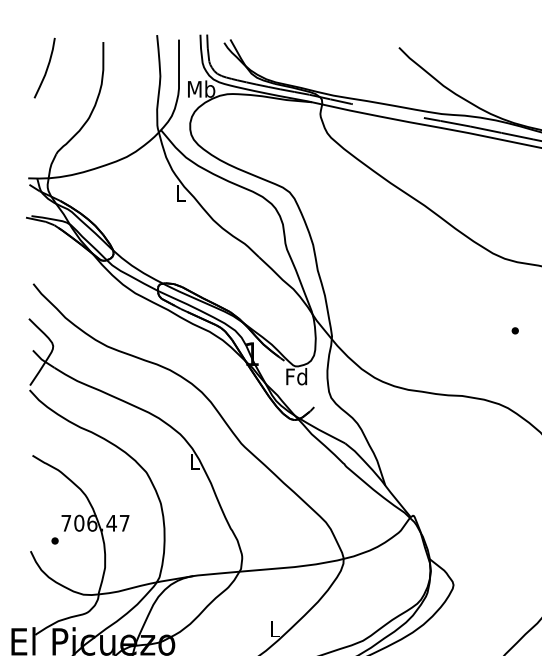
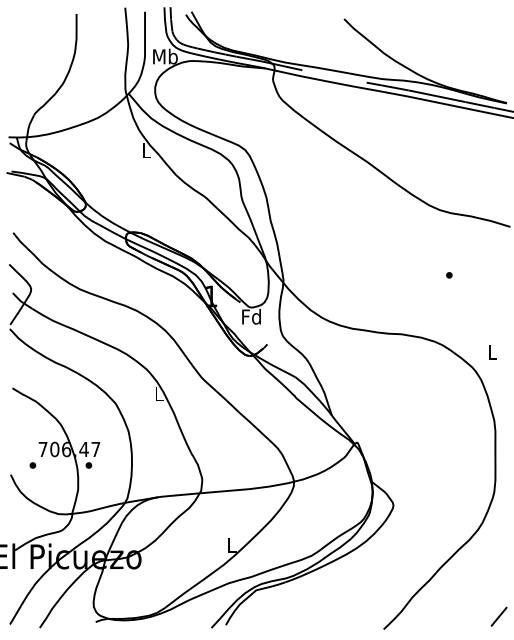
curve: (45, 69) -> (24, 38), removed
part: (116, 540) -> (88, 465), added

